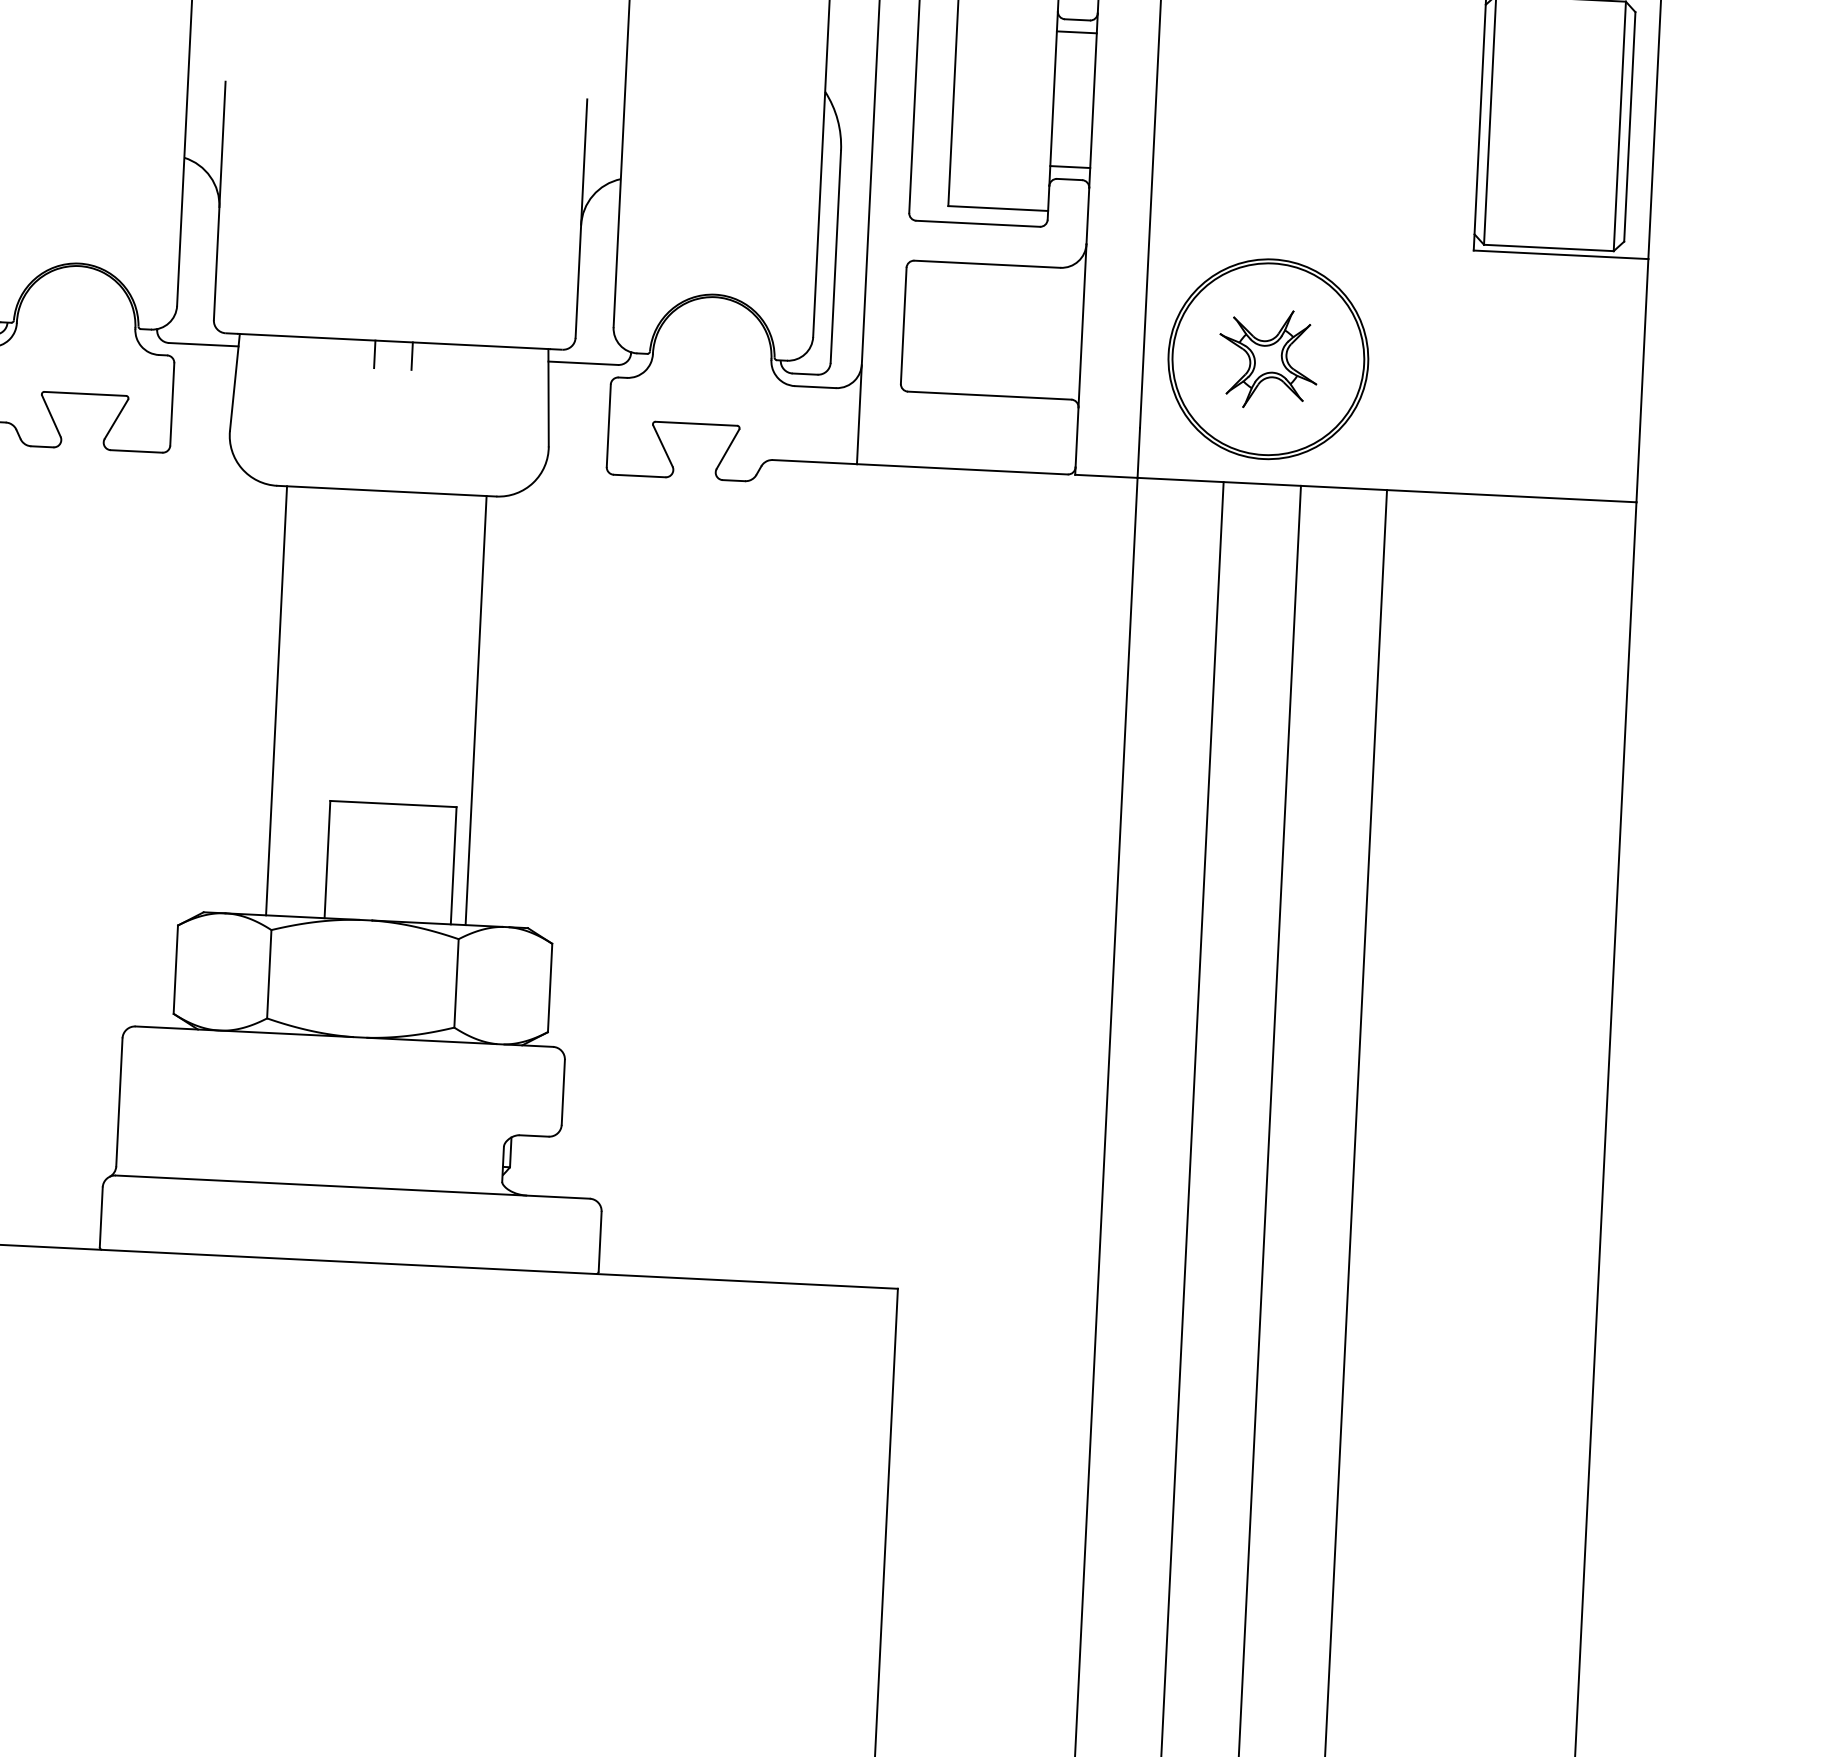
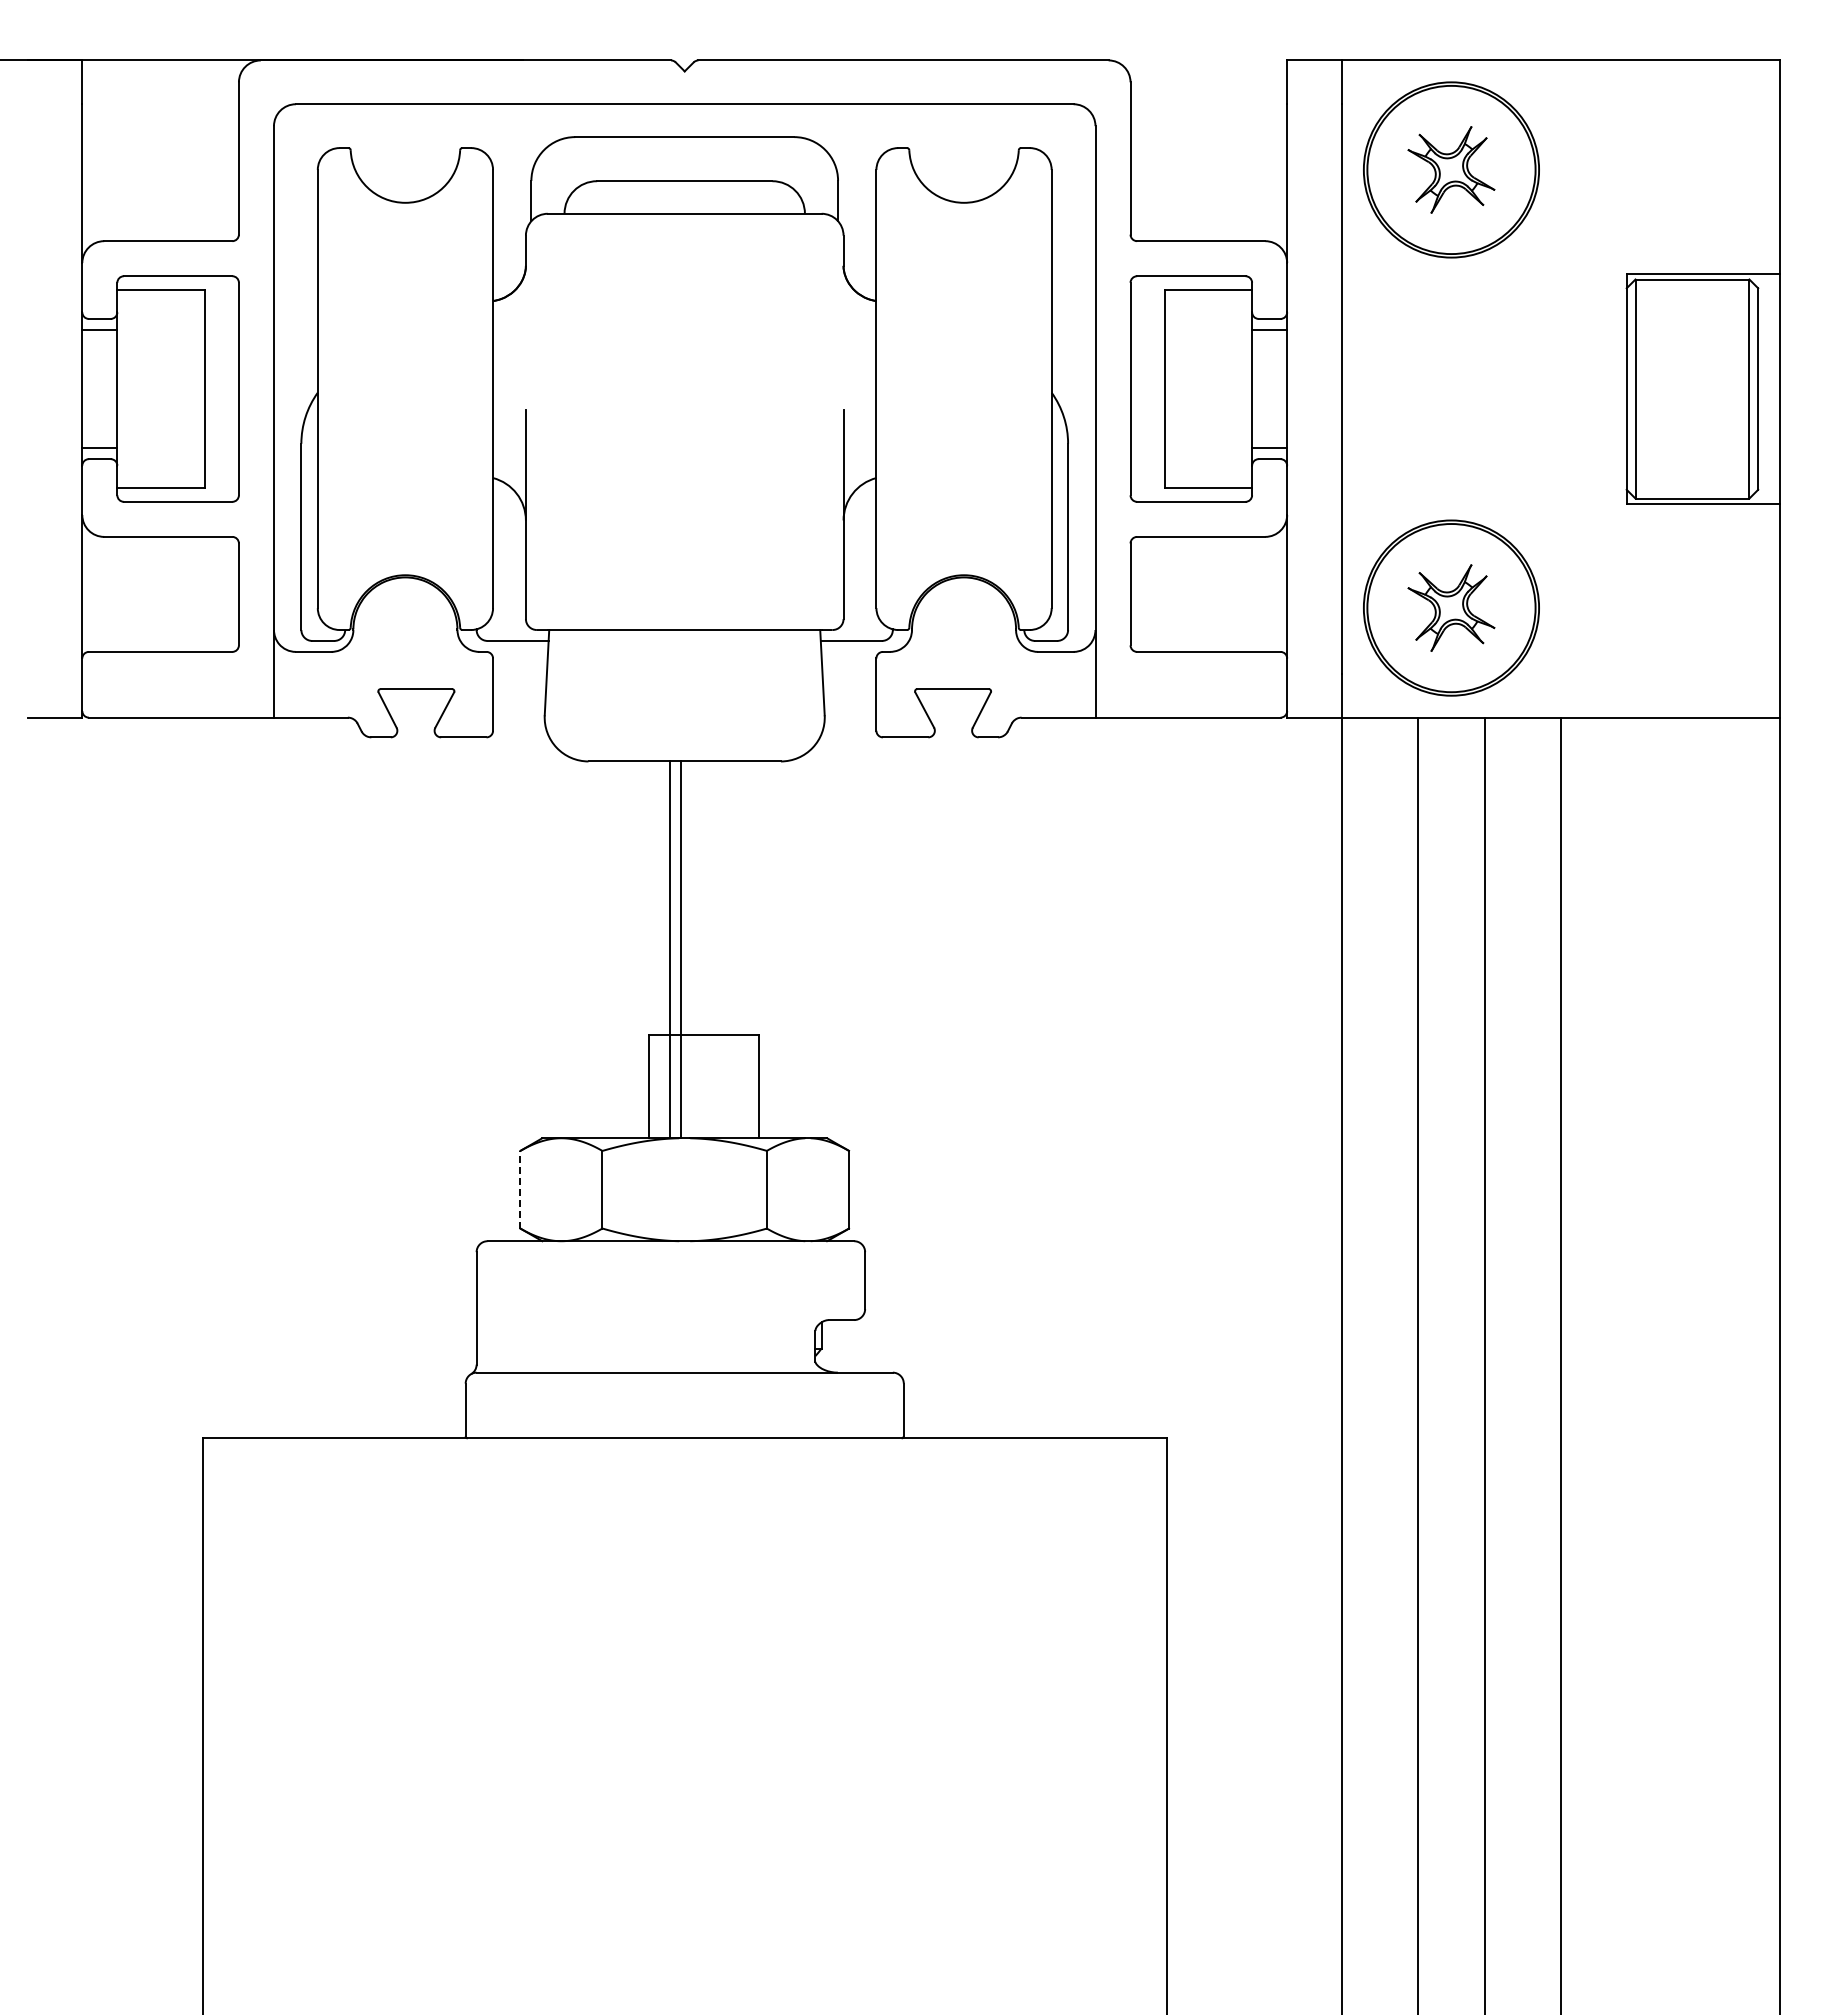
line: (374, 354) -> (668, 642), removed
line: (412, 356) -> (701, 642), removed
line: (277, 700) -> (681, 949), moved
line: (476, 710) -> (670, 949), moved
line: (175, 969) -> (520, 1189), solid -> dashed

